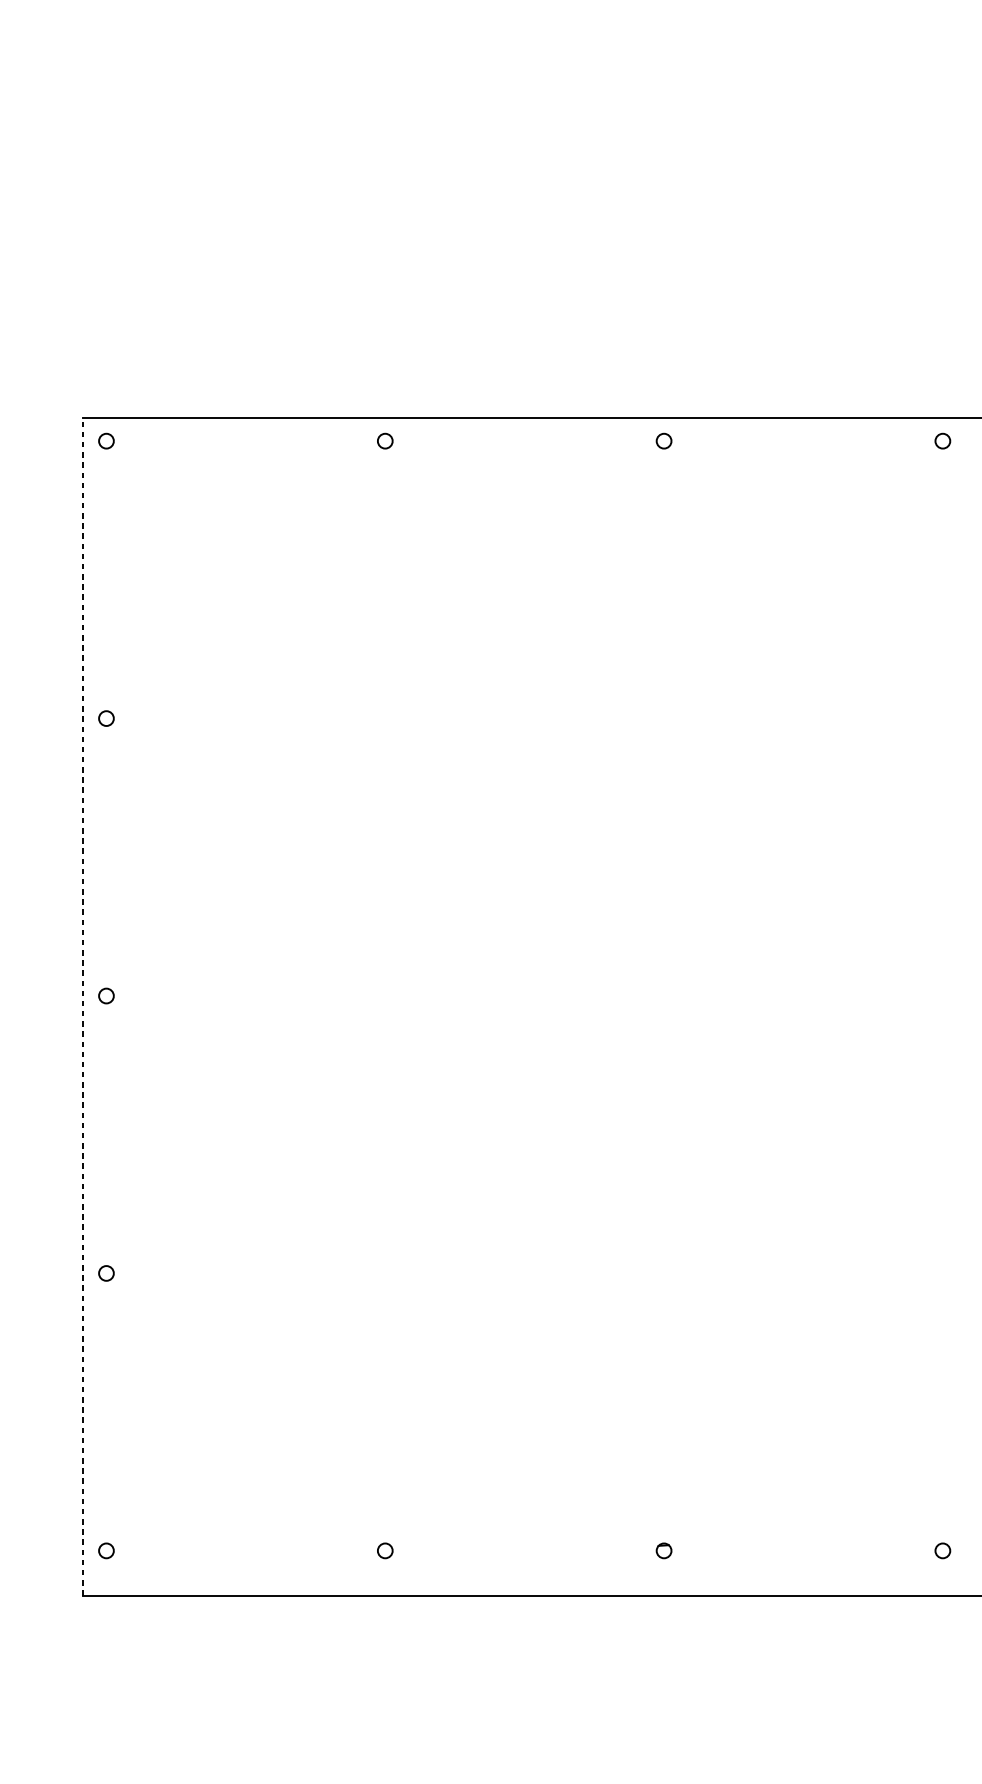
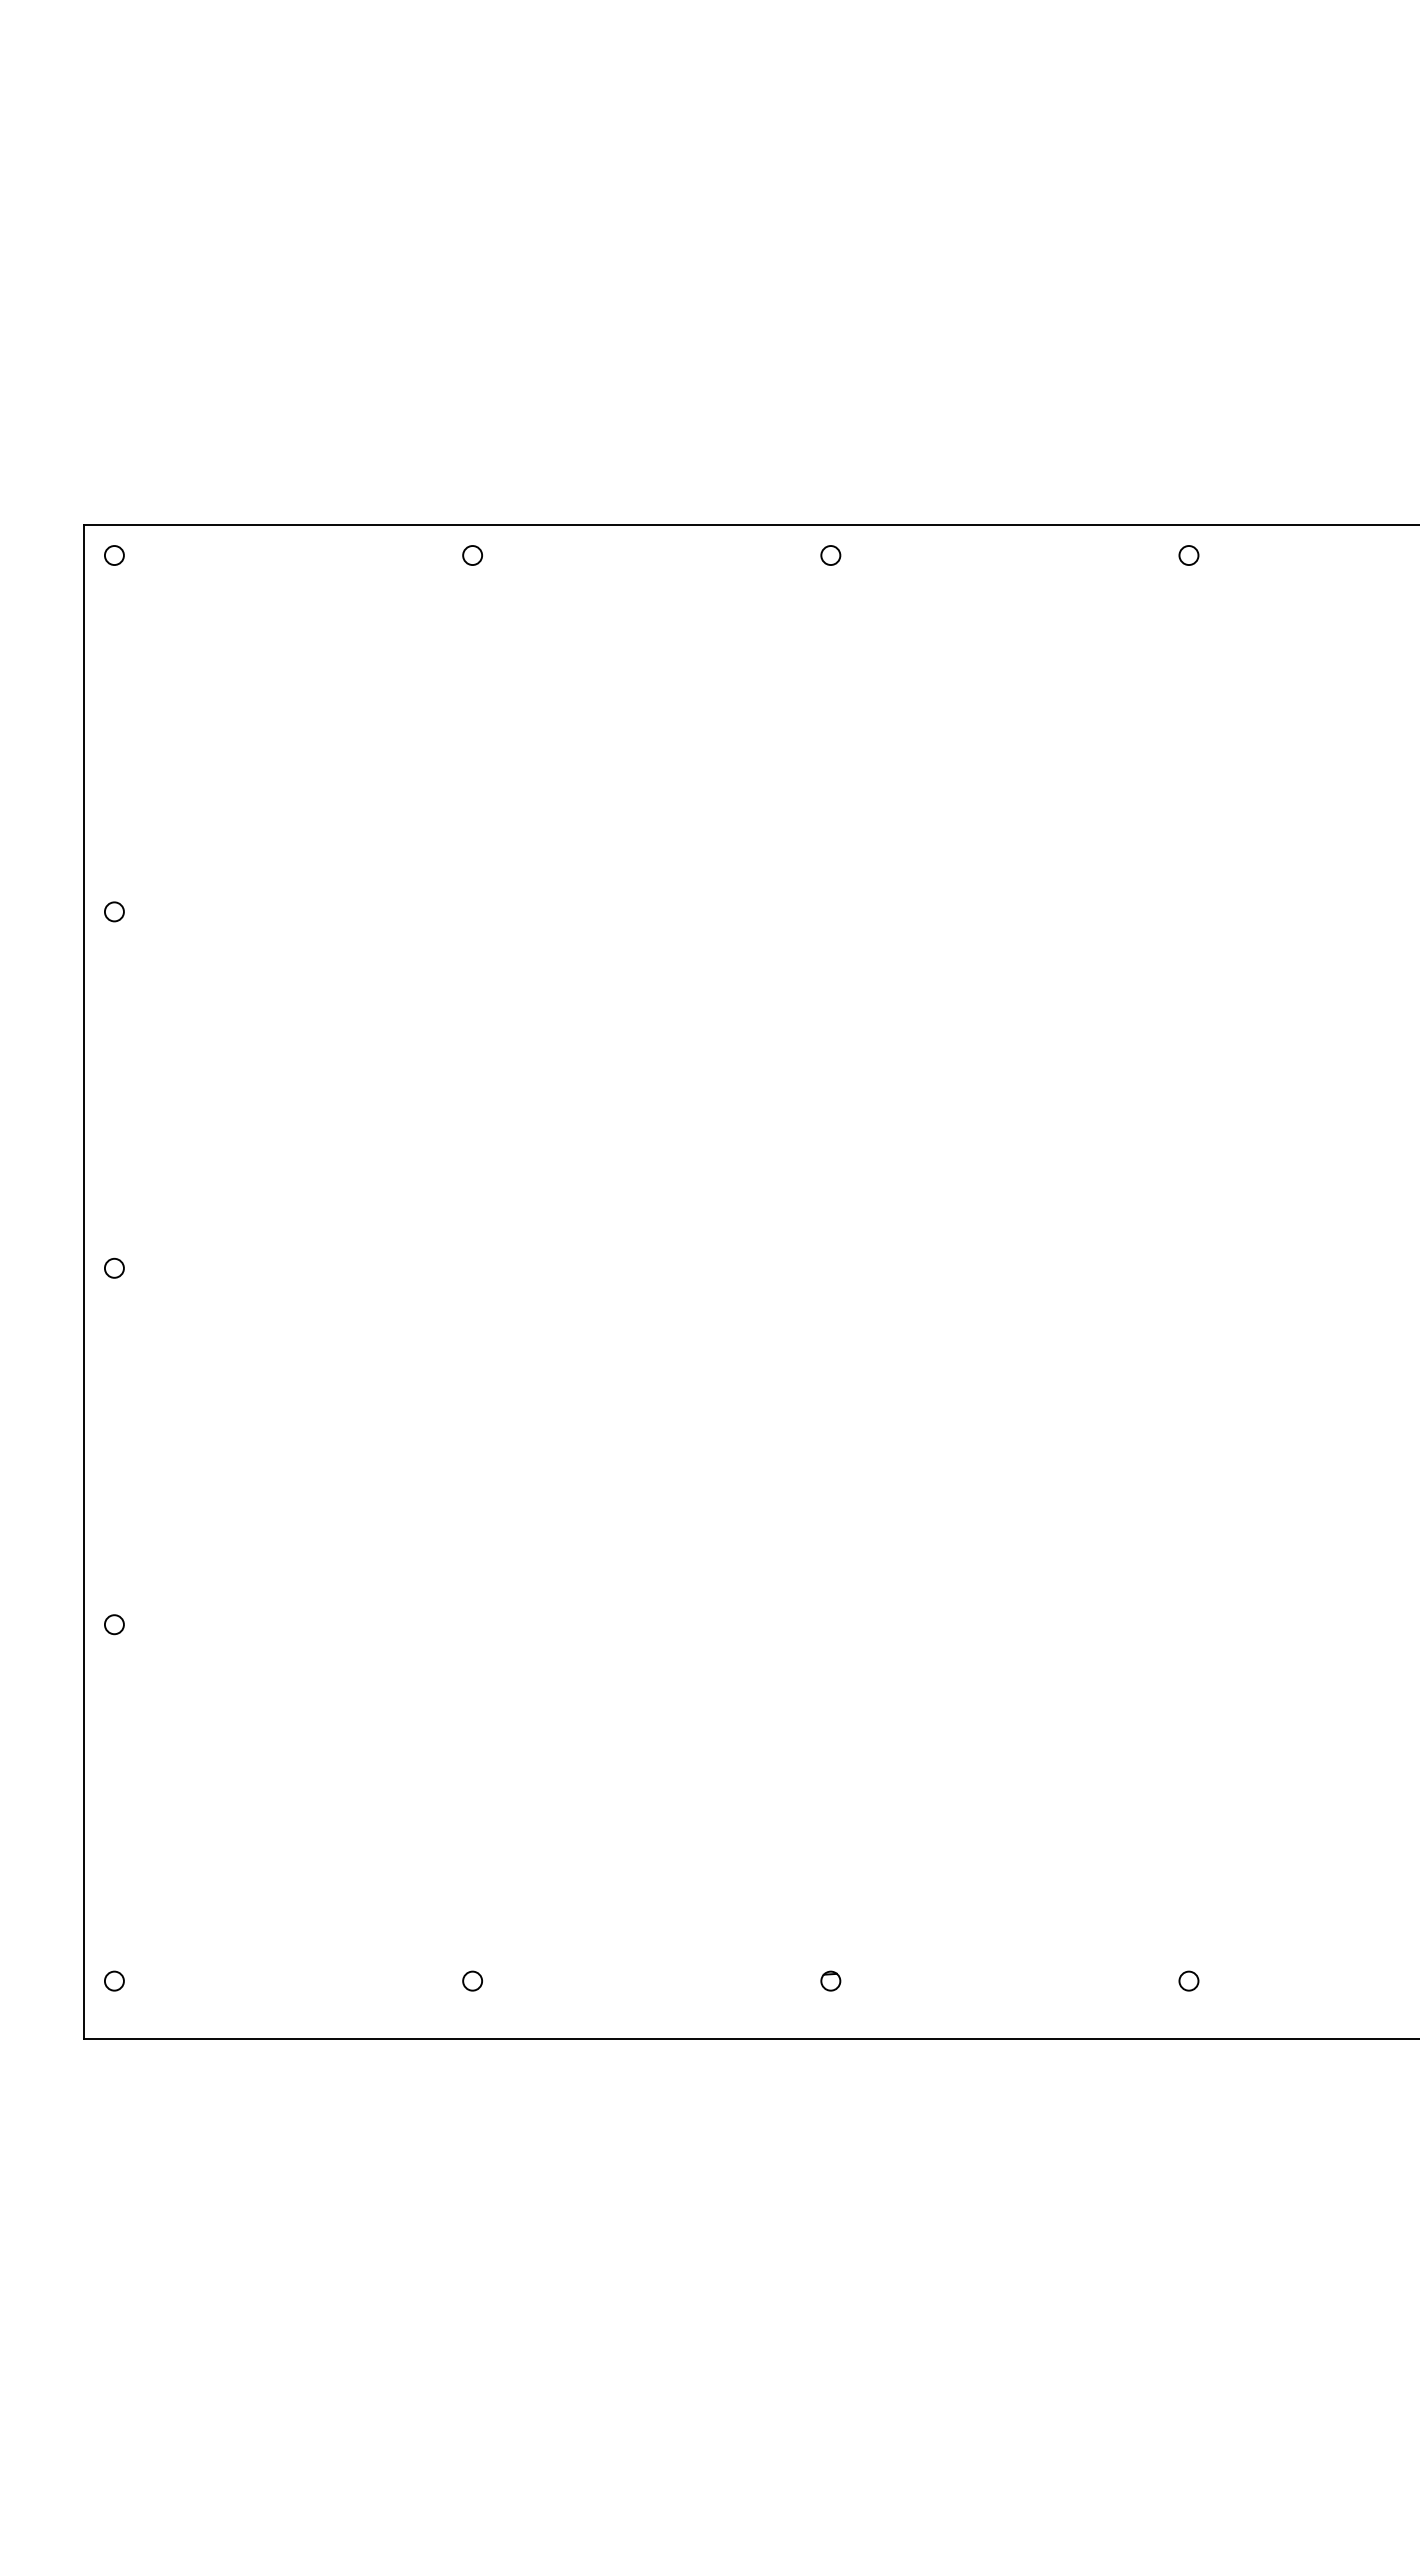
line: (83, 1006) -> (84, 1281), dashed -> solid

